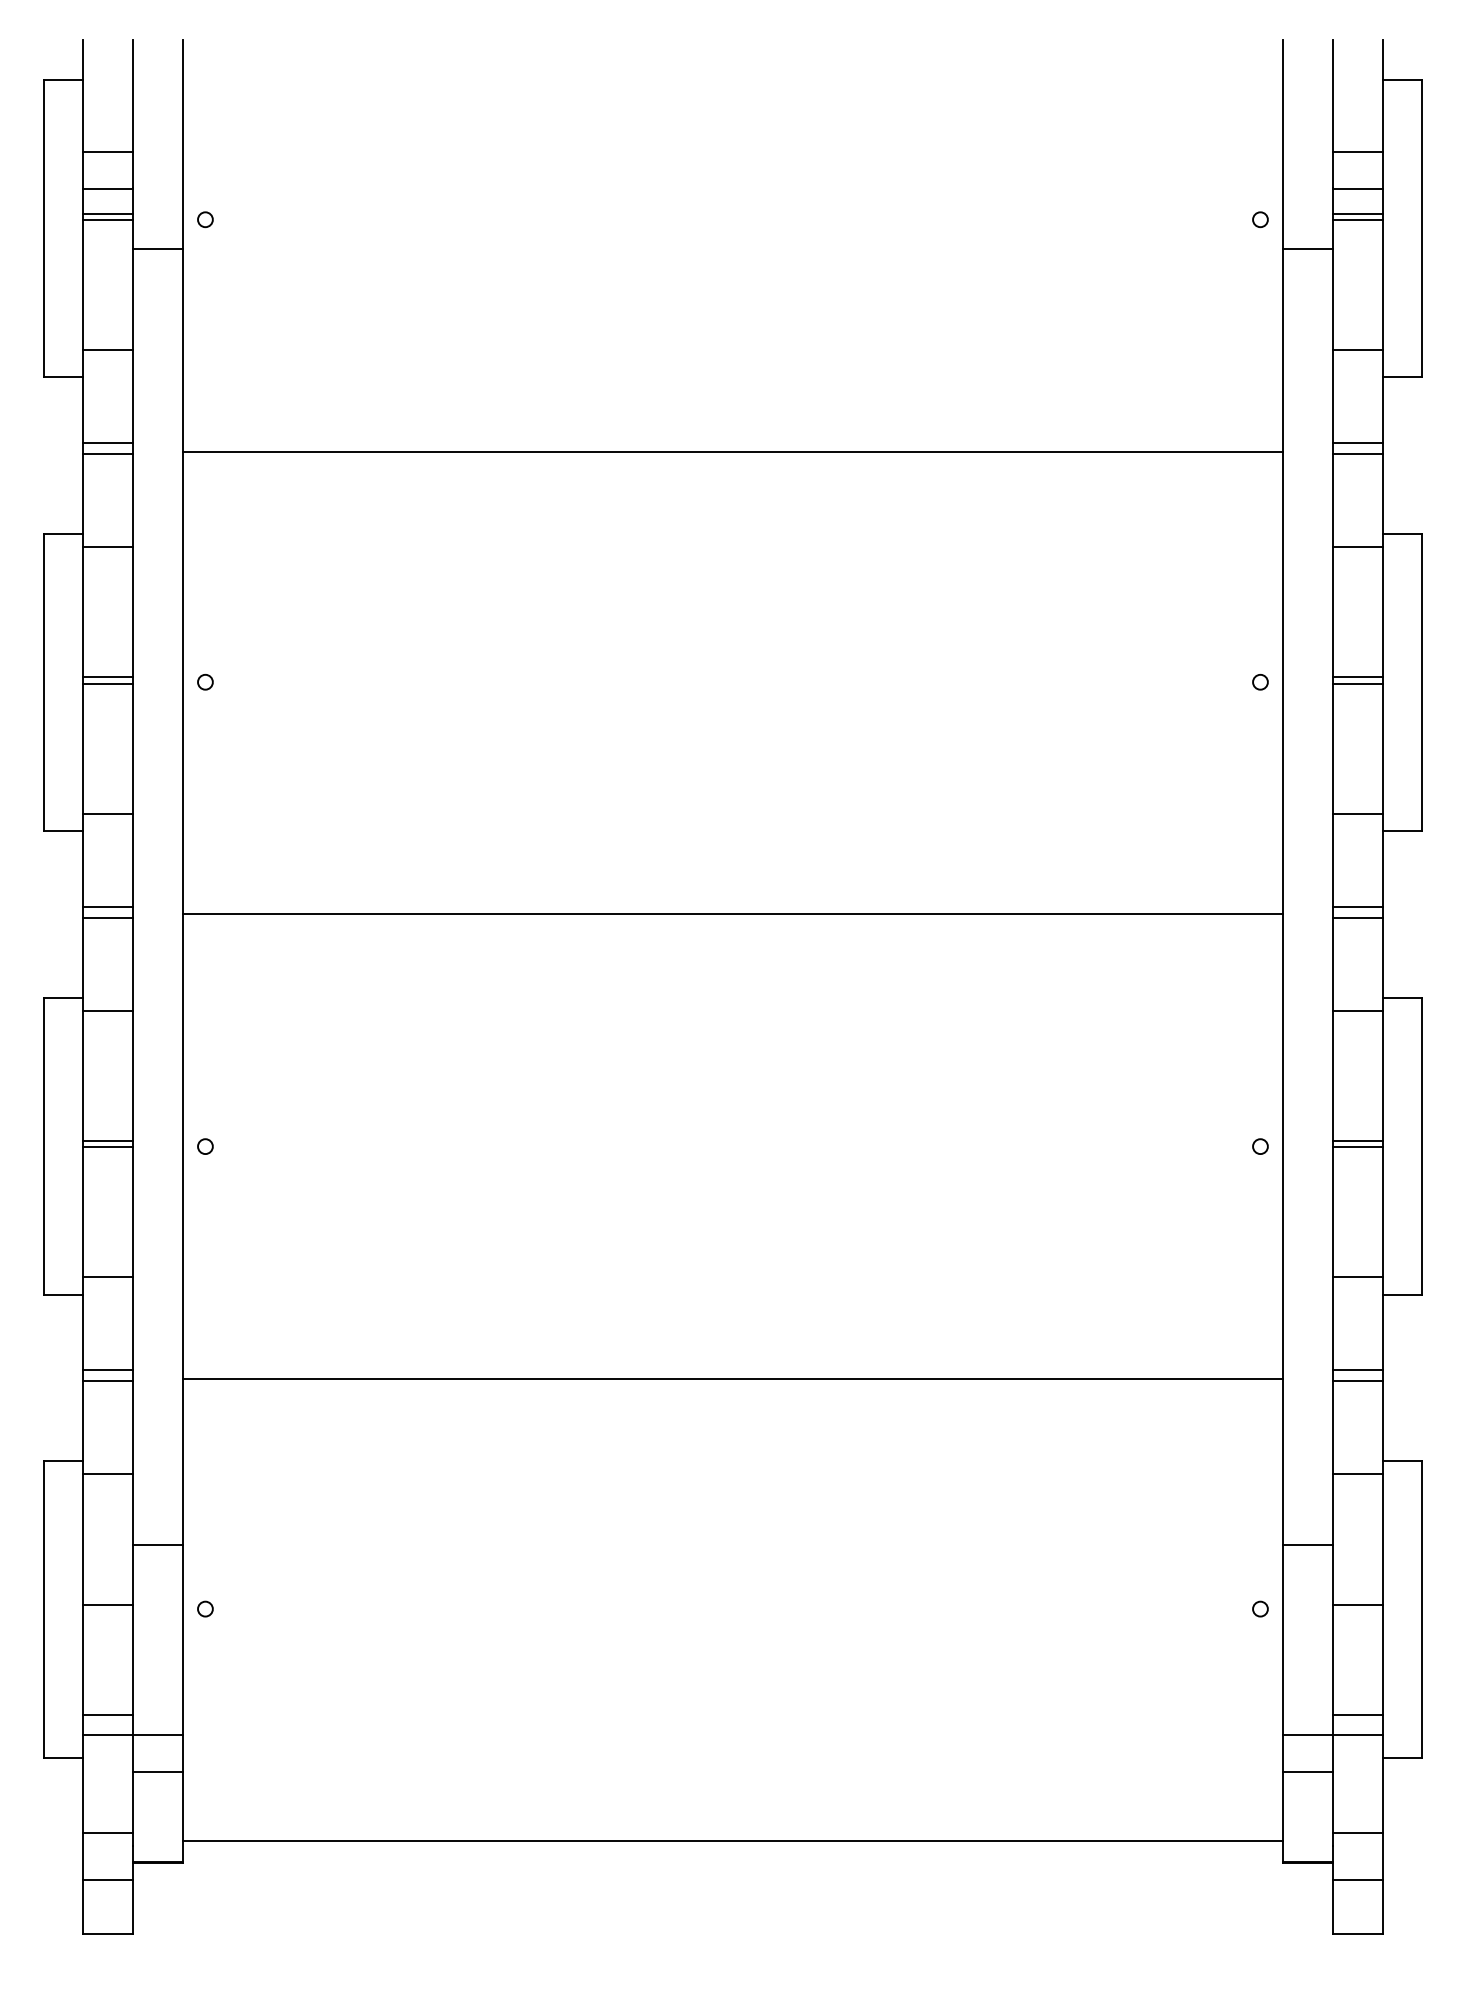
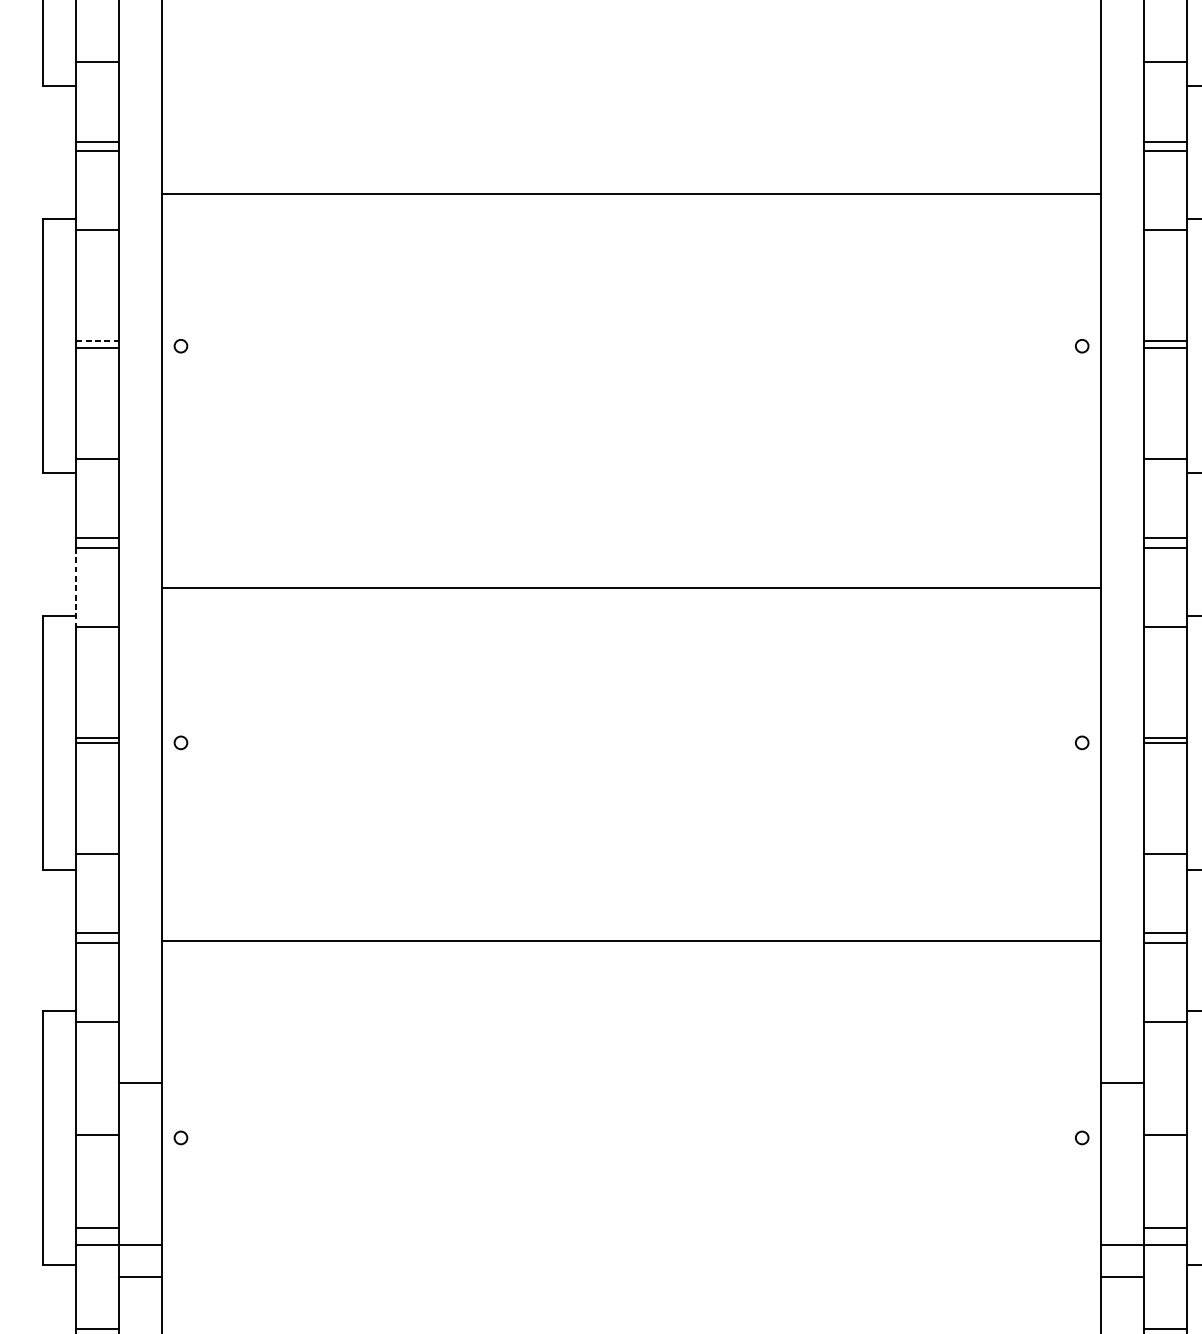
line: (732, 451) -> (631, 193), moved
line: (108, 676) -> (98, 341), solid -> dashed
line: (732, 914) -> (631, 588), moved
line: (82, 965) -> (75, 588), solid -> dashed

